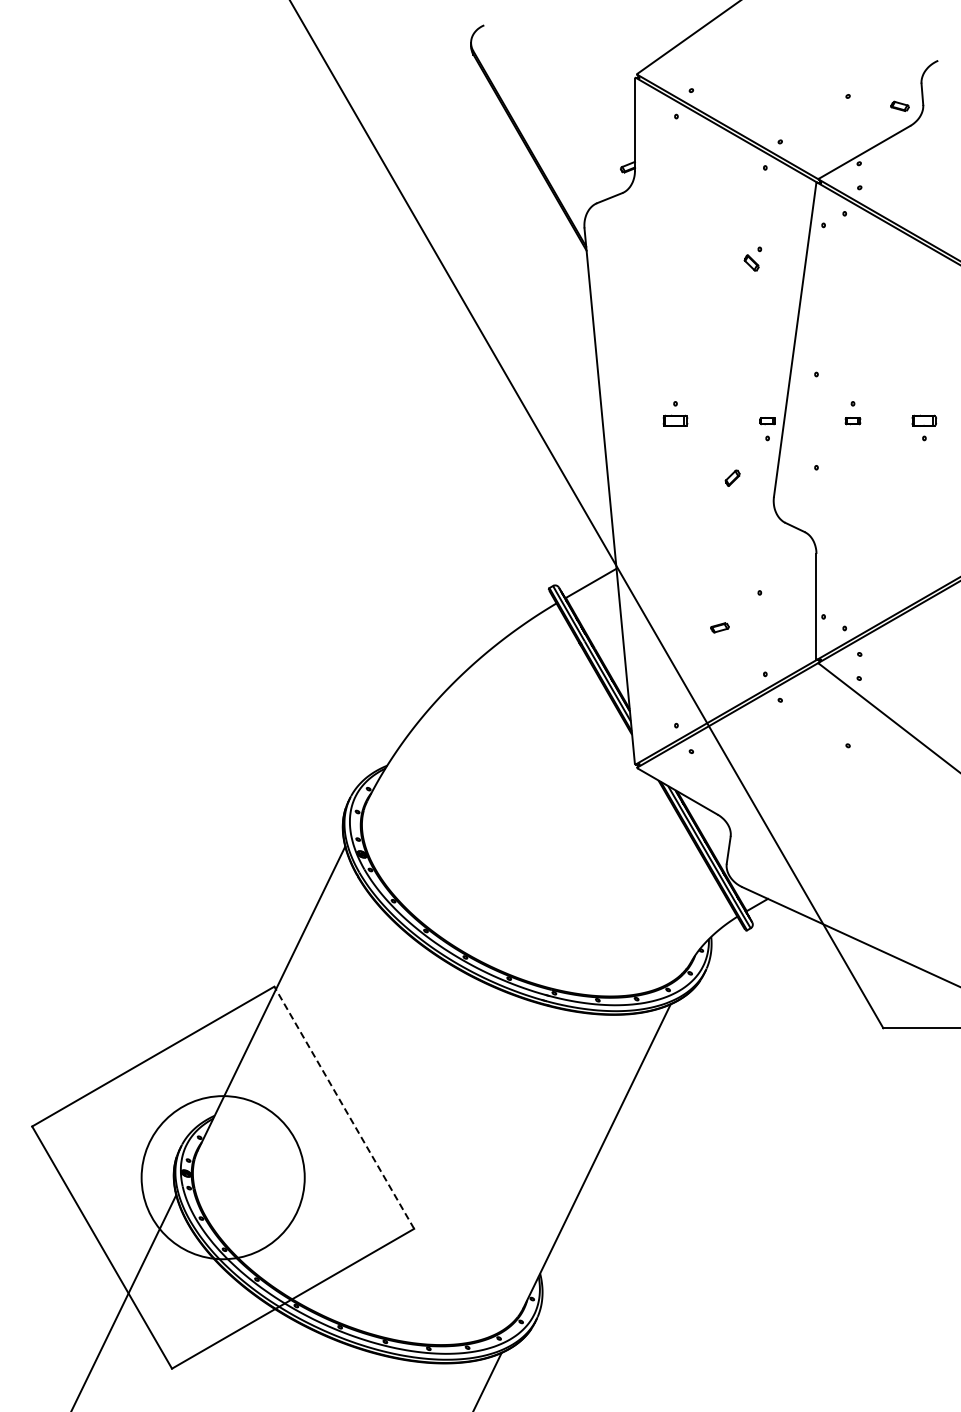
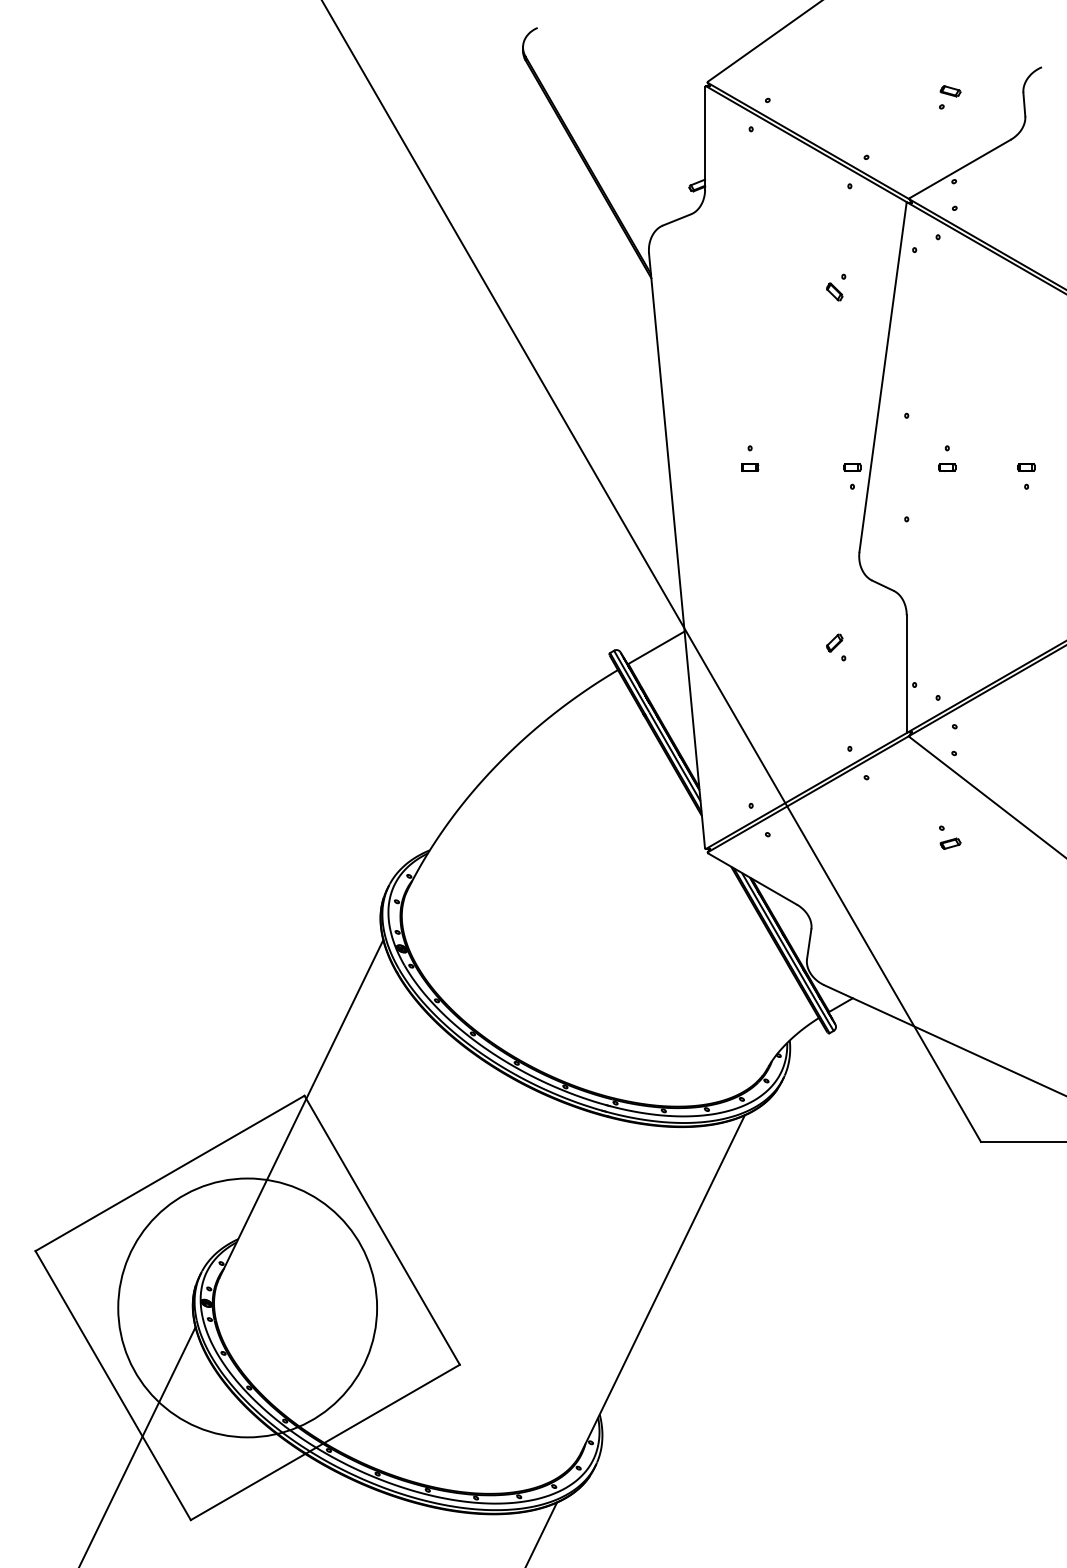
part: (899, 105) -> (950, 90), moved
part: (675, 421) -> (750, 467), size x0.62
part: (924, 421) -> (1026, 467), size x0.62
part: (732, 477) -> (834, 642), moved
part: (719, 627) -> (950, 843), moved
line: (344, 1107) -> (382, 1229), dashed -> solid
circle: (222, 1177) -> (246, 1307), size x1.43

